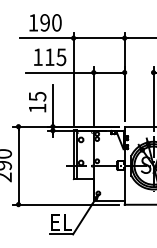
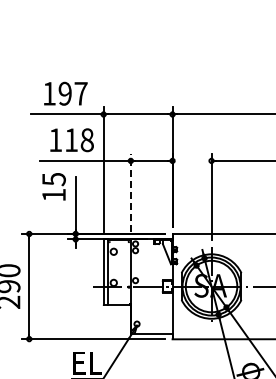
text: (56, 22) -> (80, 93), 190 -> 197
text: (60, 57) -> (86, 140), 115 -> 118
line: (93, 95) -> (130, 192), solid -> dashed
text: (37, 101) -> (53, 186), moved

